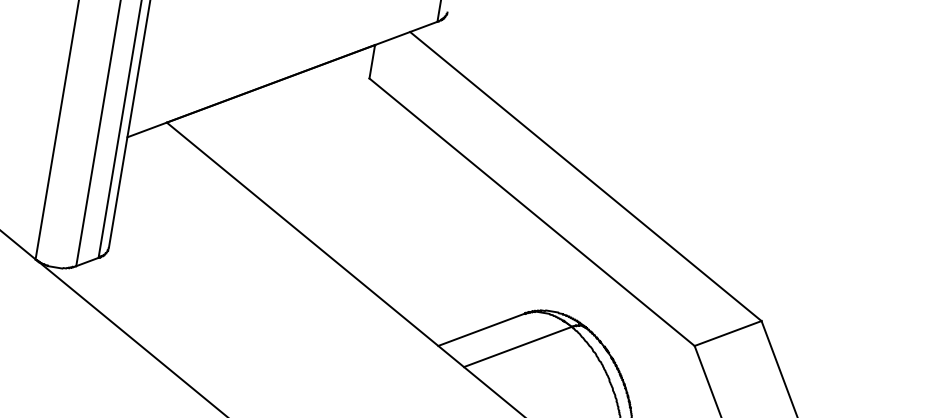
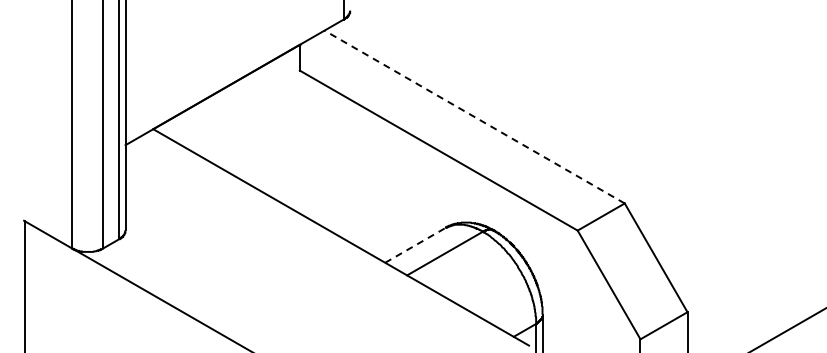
line: (585, 175) -> (474, 116), solid -> dashed
line: (481, 330) -> (415, 245), solid -> dashed

